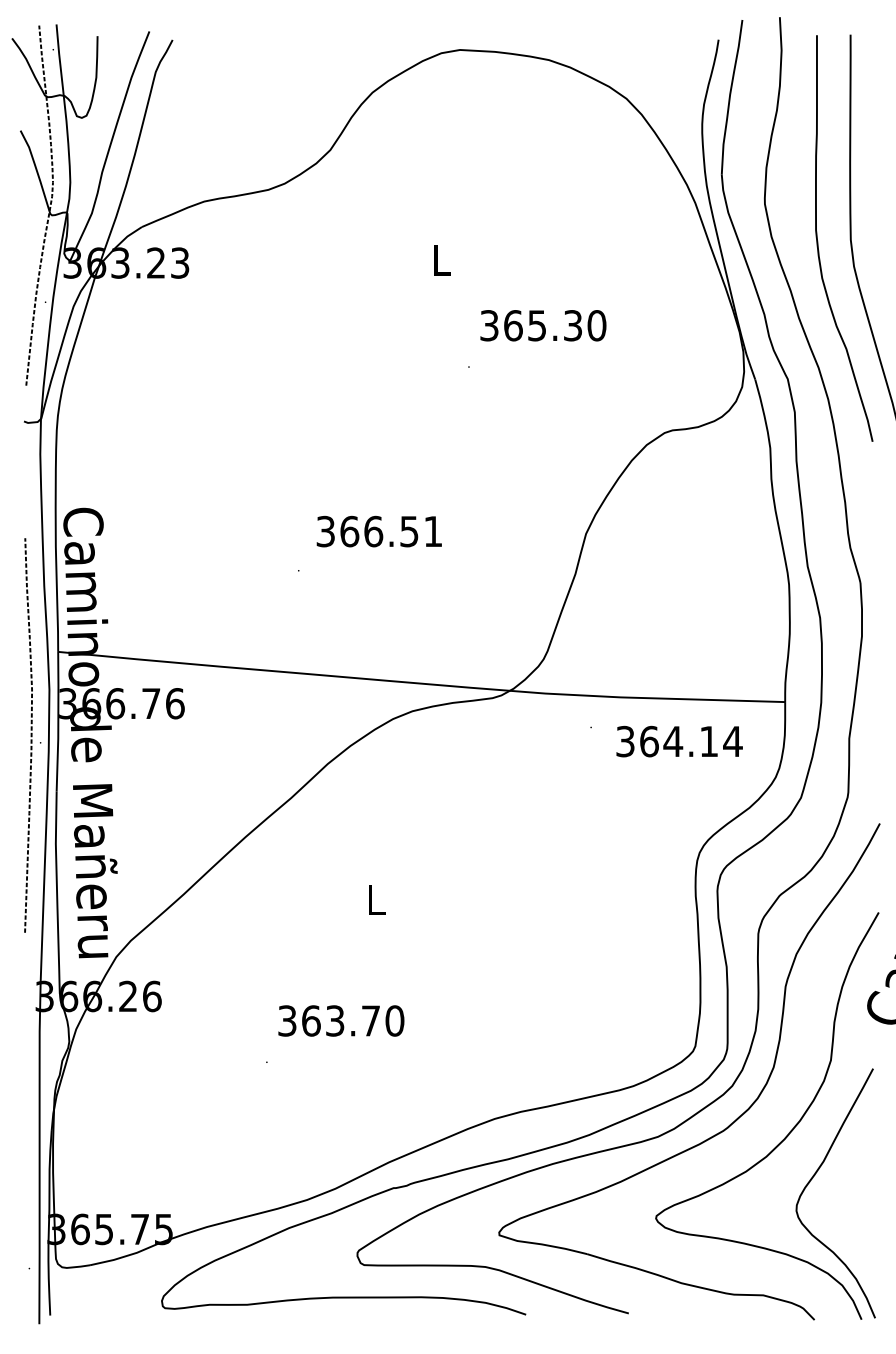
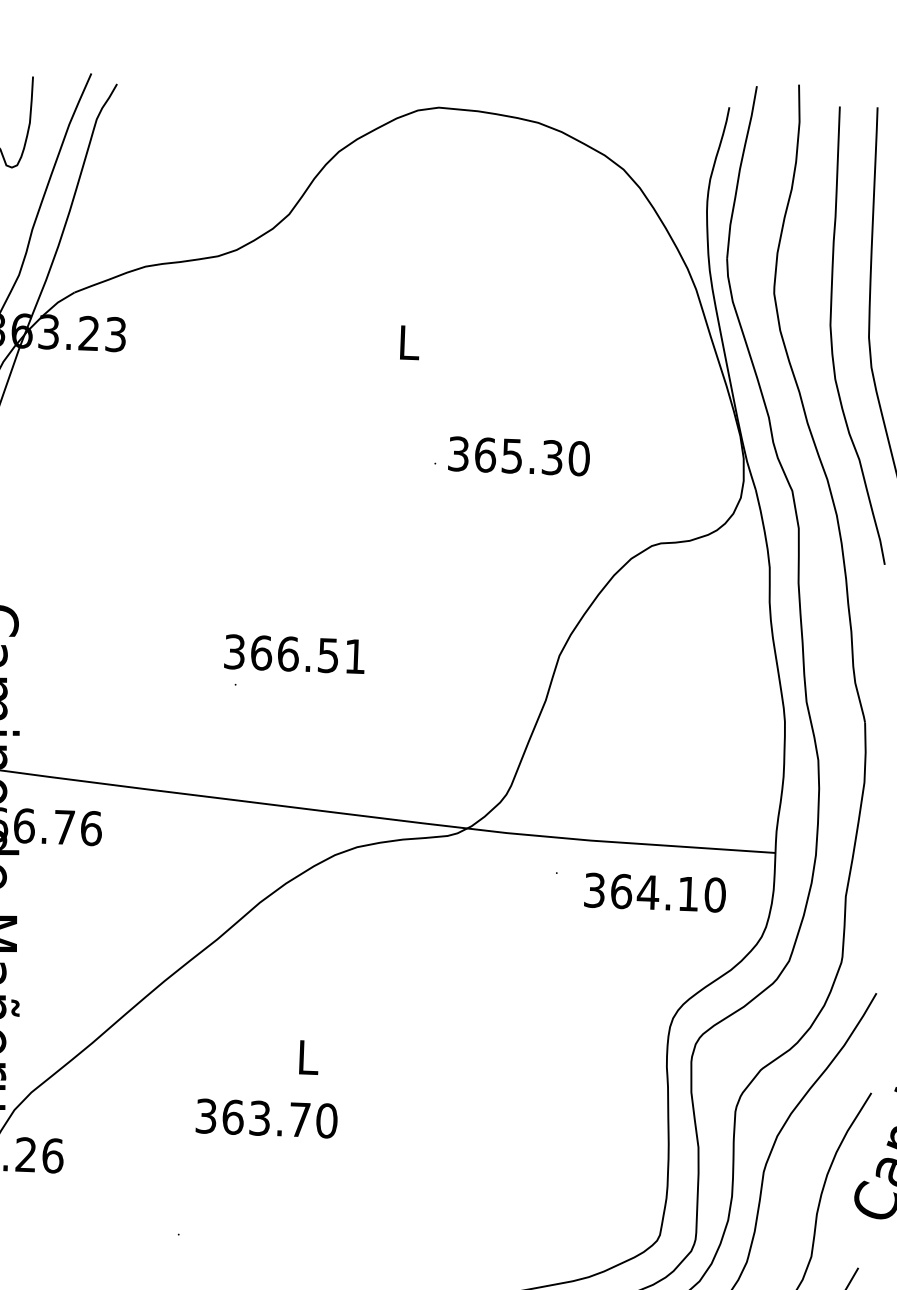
text: (543, 325) -> (519, 456), moved
text: (378, 531) -> (293, 654), moved
text: (732, 741) -> (714, 894), 364.14 -> 364.10
text: (341, 1020) -> (267, 1118), moved

